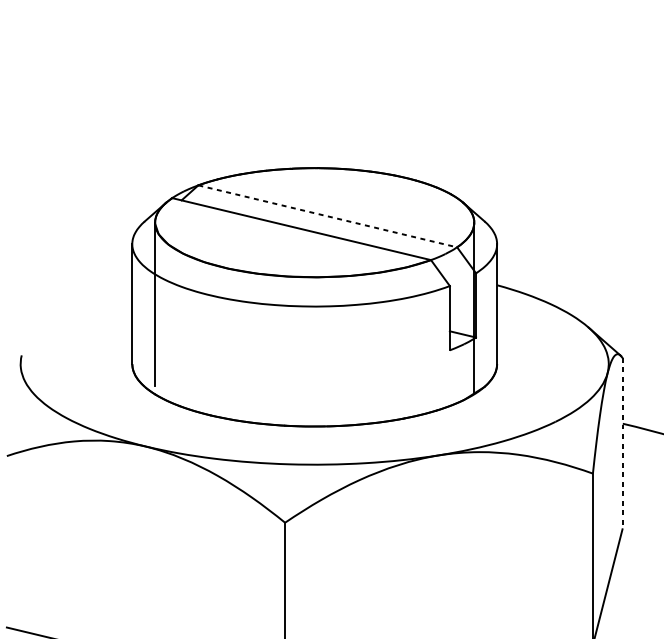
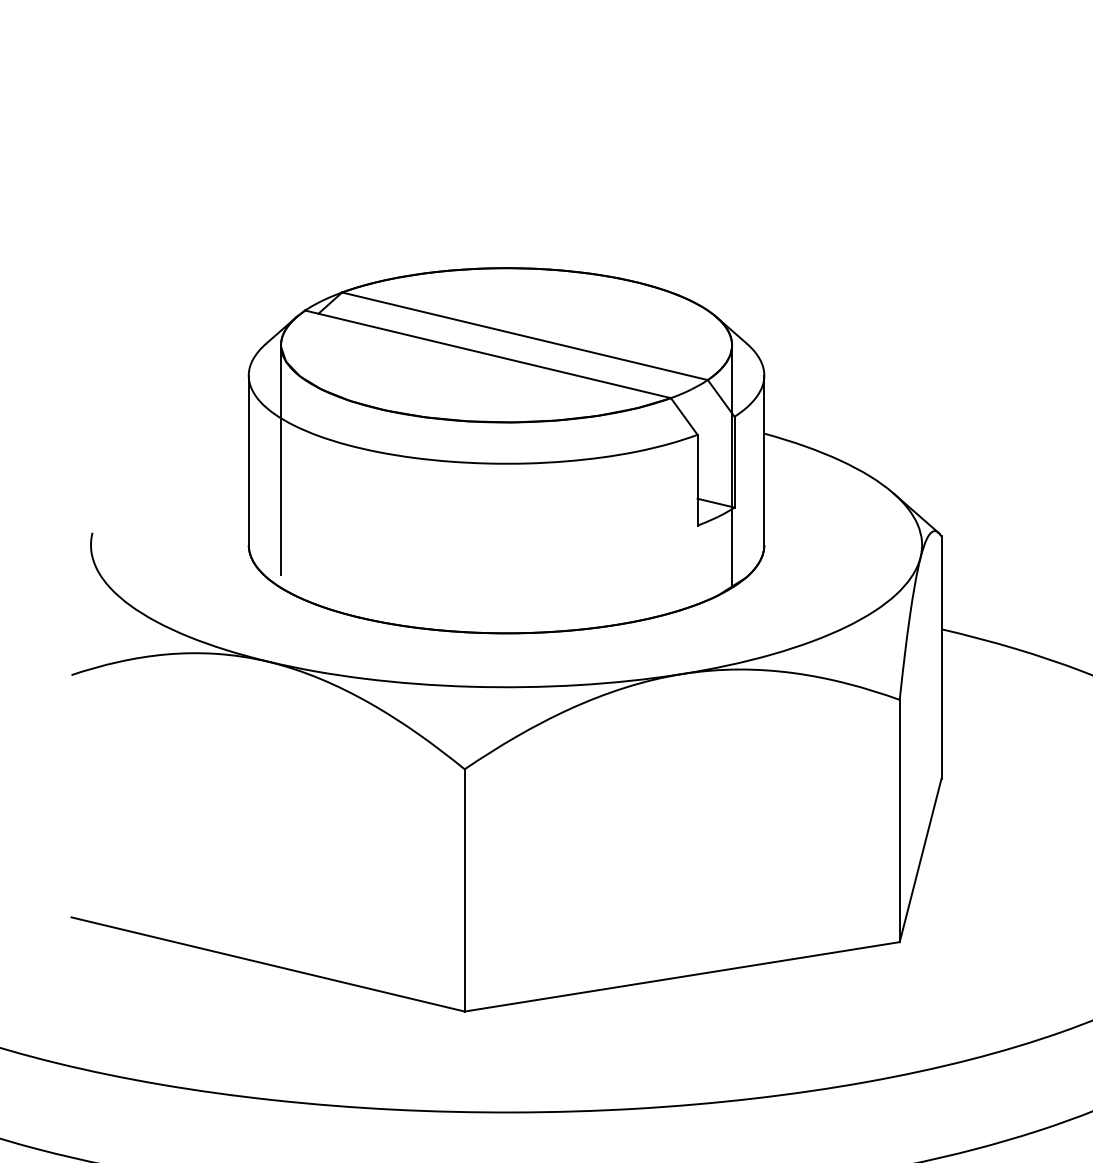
line: (328, 216) -> (525, 336), dashed -> solid
line: (622, 443) -> (941, 657), dashed -> solid

